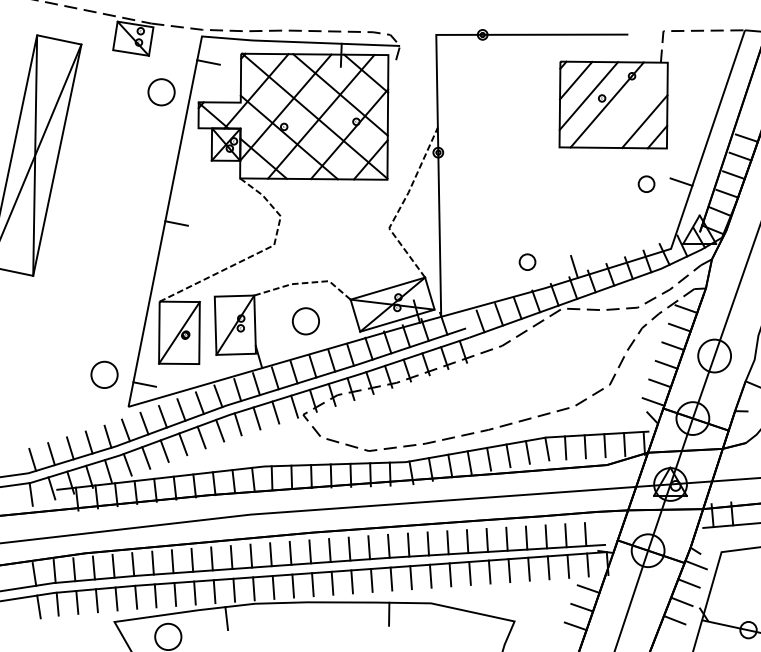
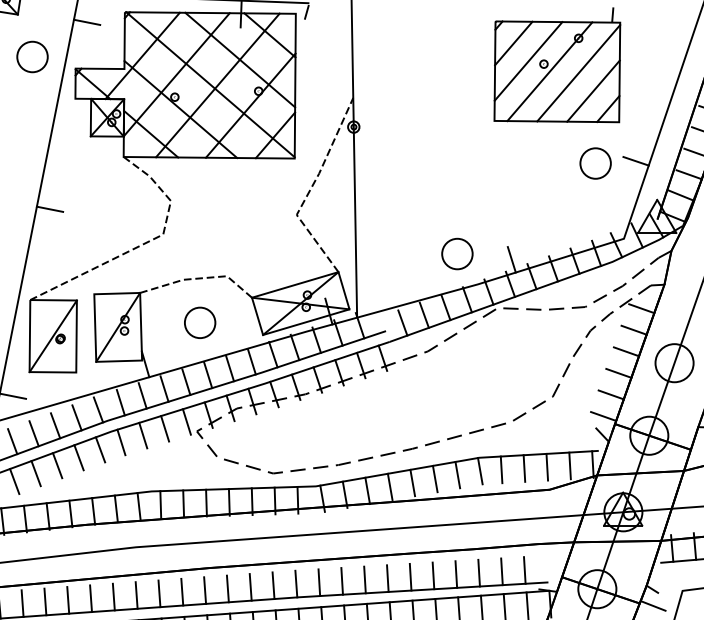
line: (631, 105) -> (578, 72), added
part: (646, 184) -> (595, 164), size x1.67
part: (527, 262) -> (457, 254), size x1.67

